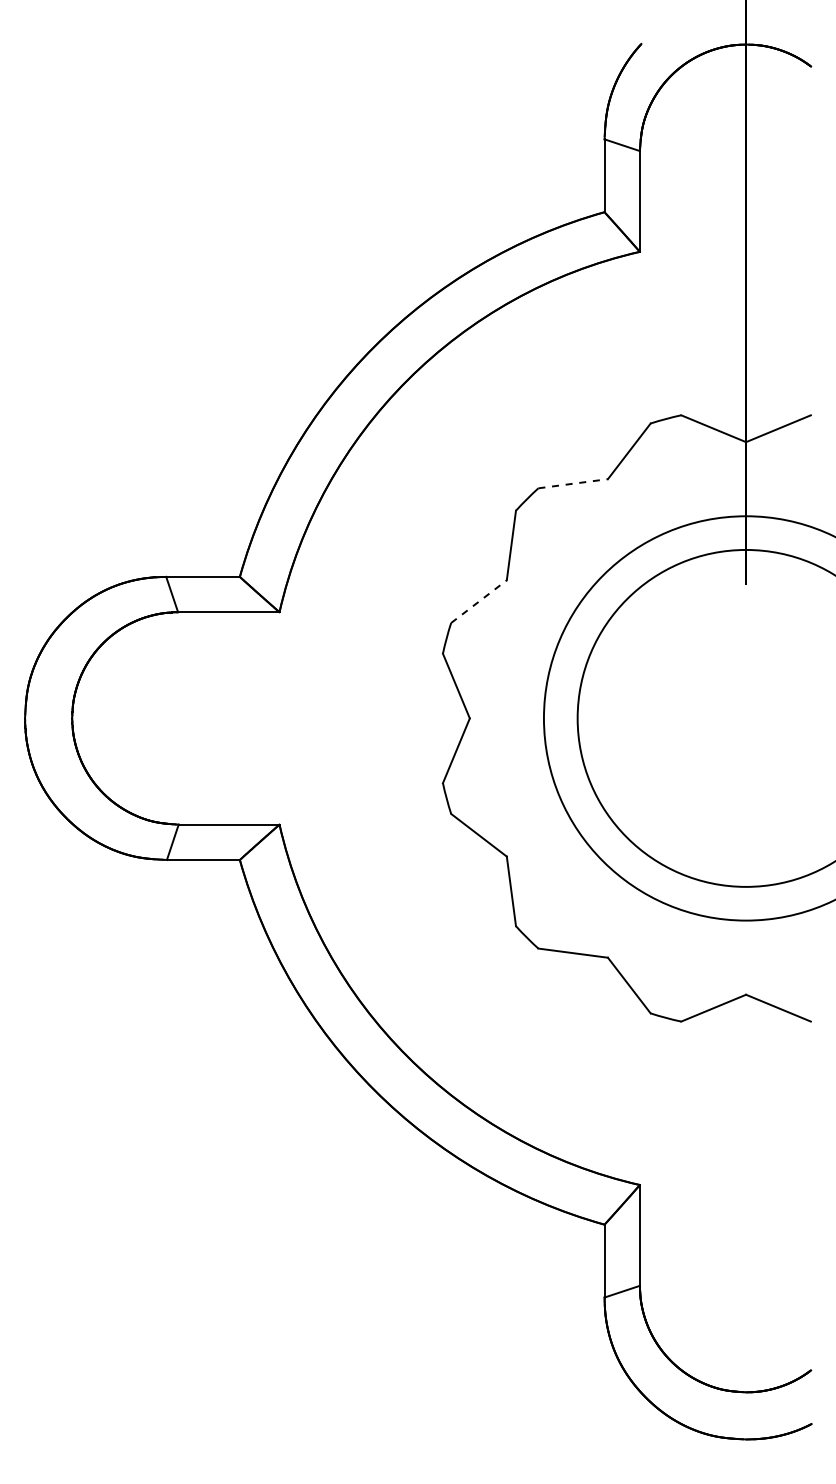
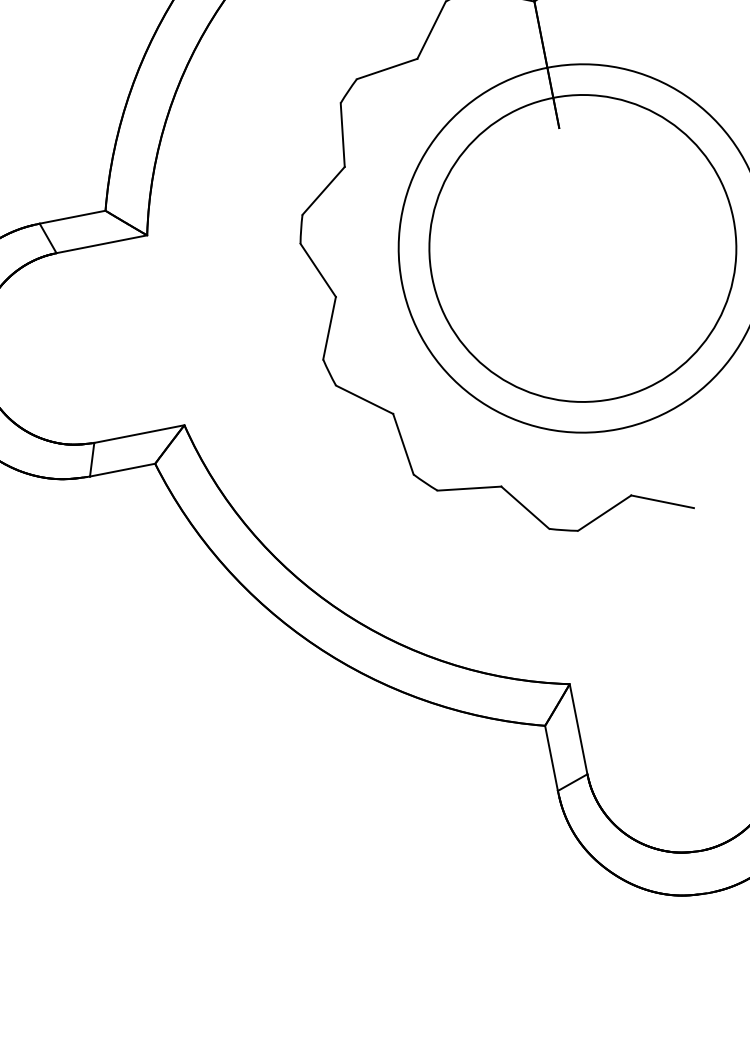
line: (573, 483) -> (387, 68), dashed -> solid
line: (479, 601) -> (324, 190), dashed -> solid

